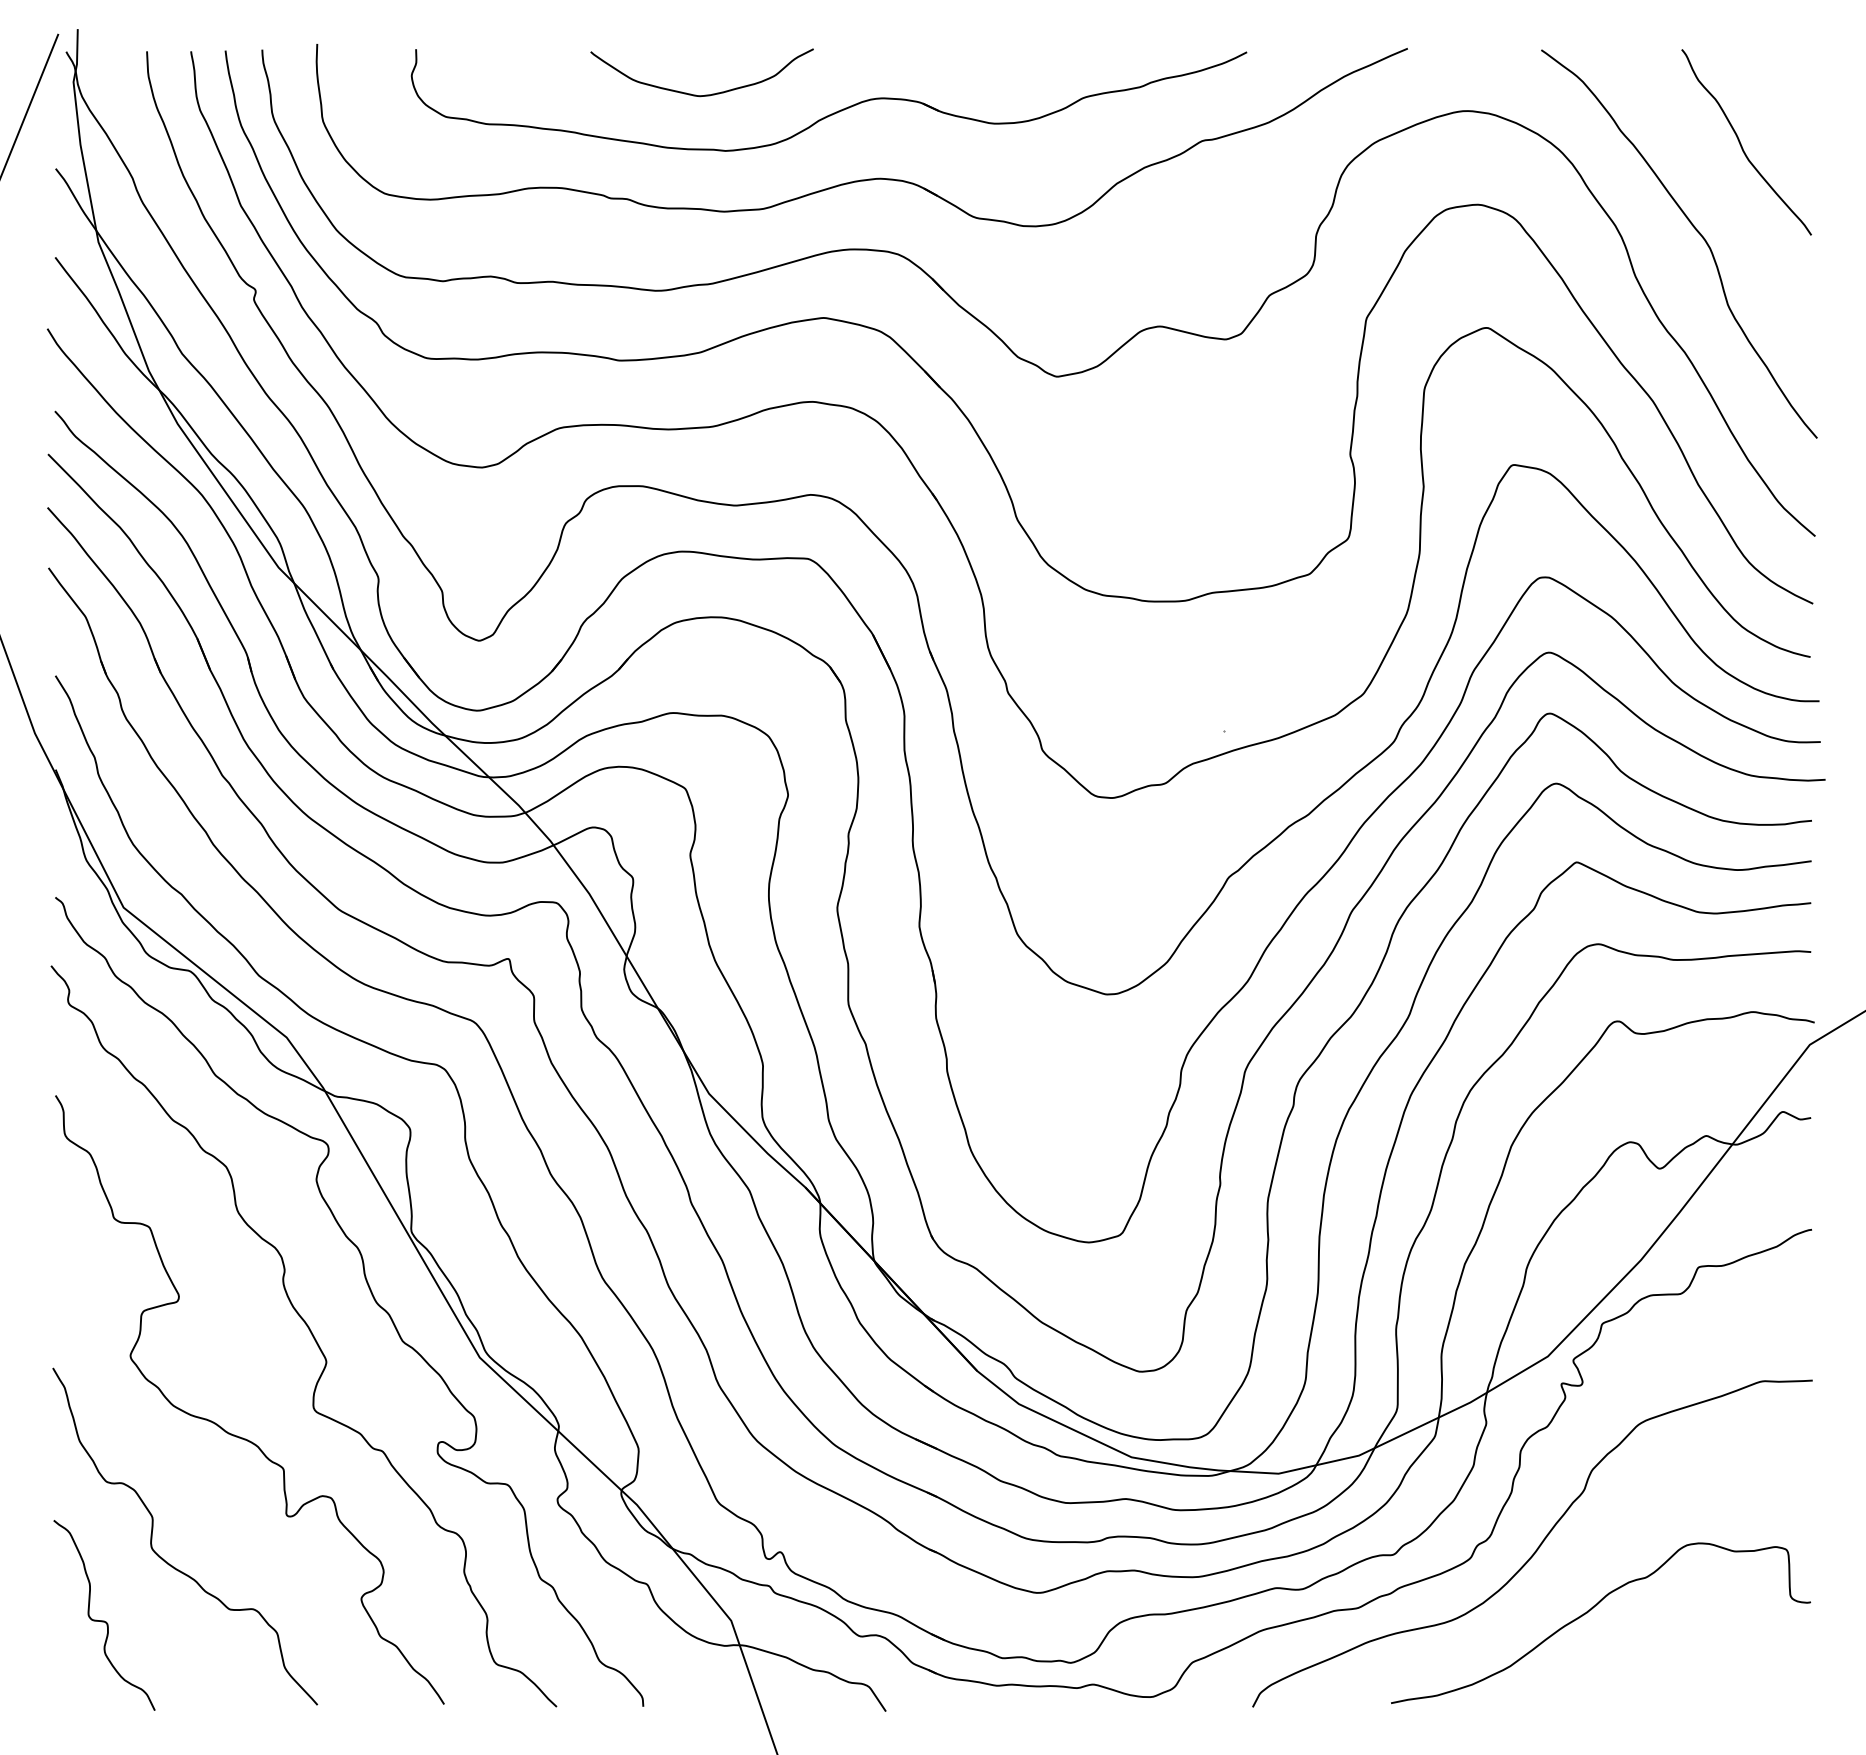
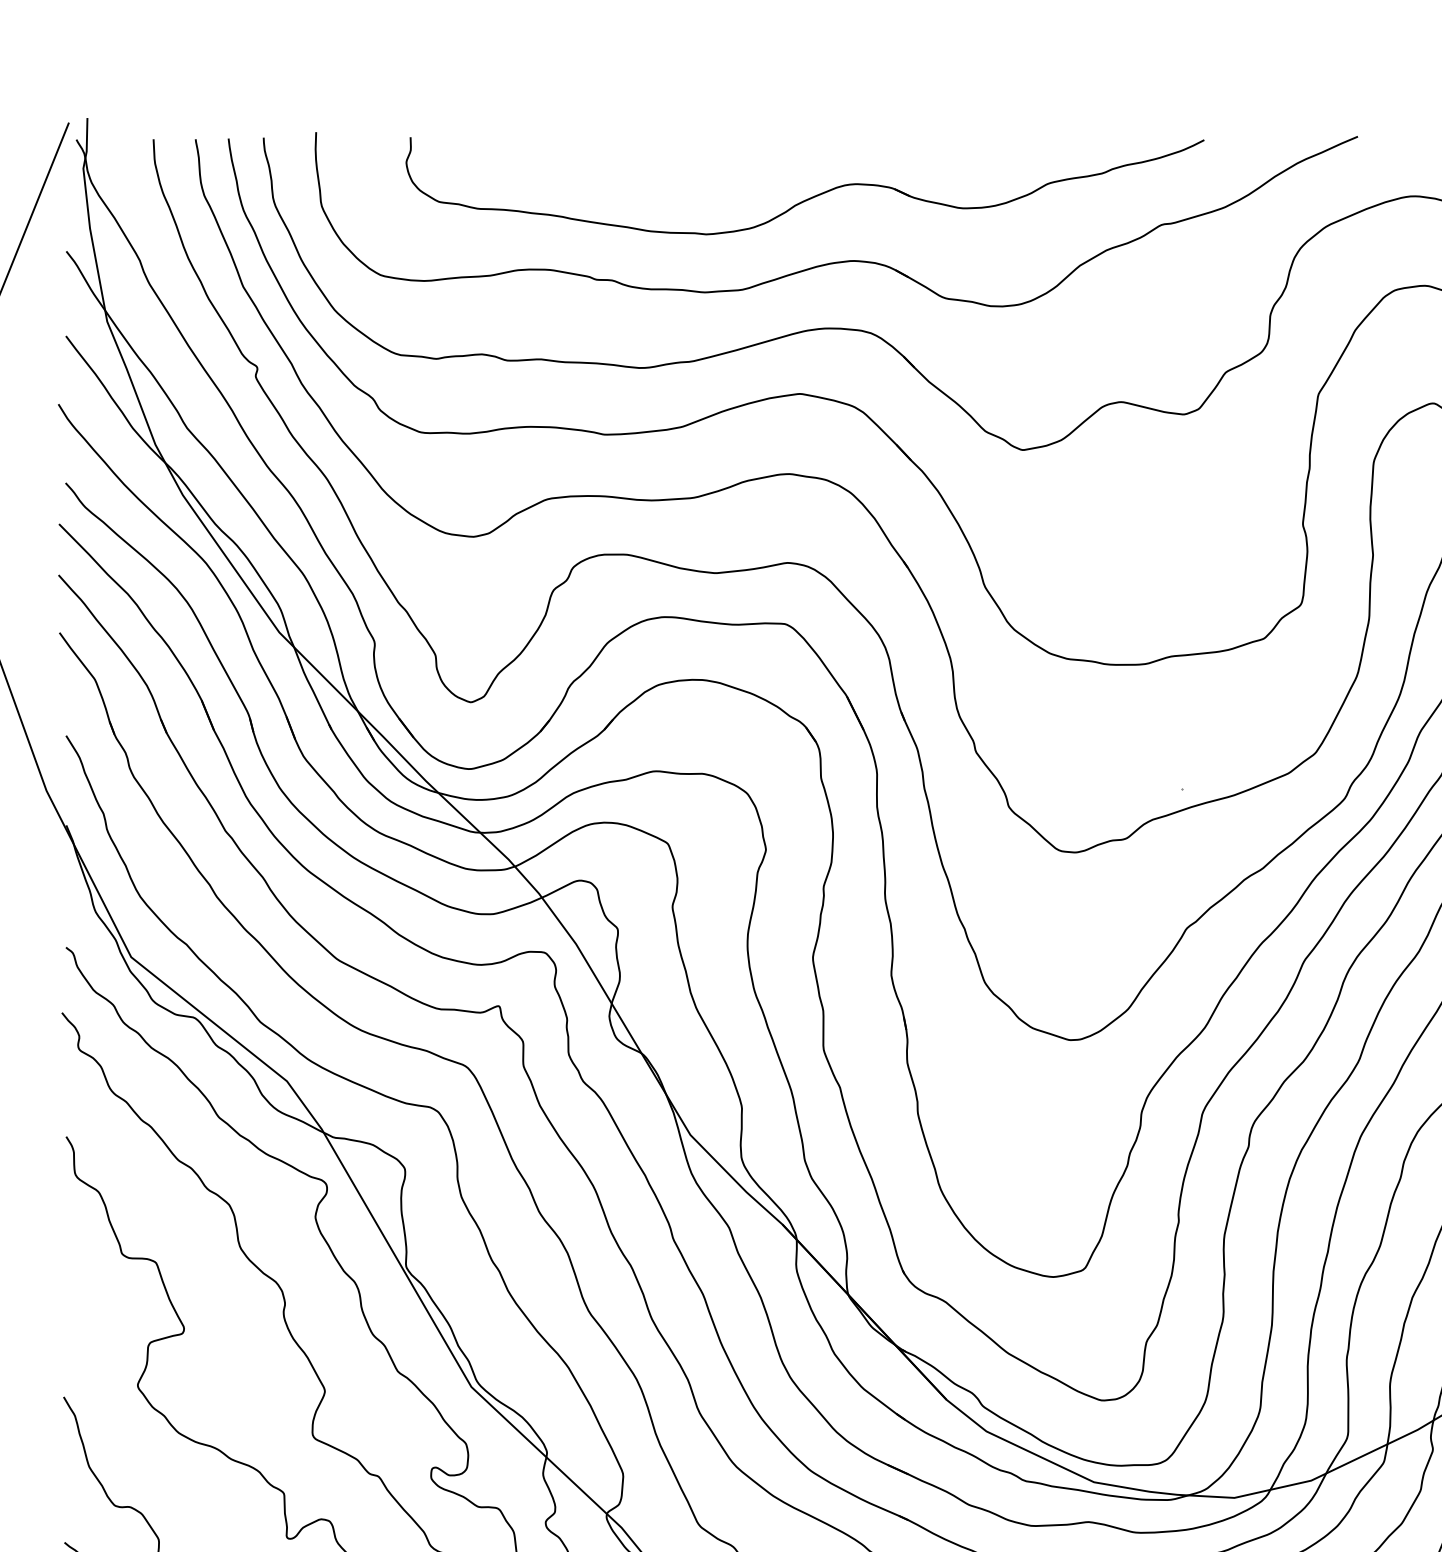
curve: (705, 94) -> (687, 180), removed

